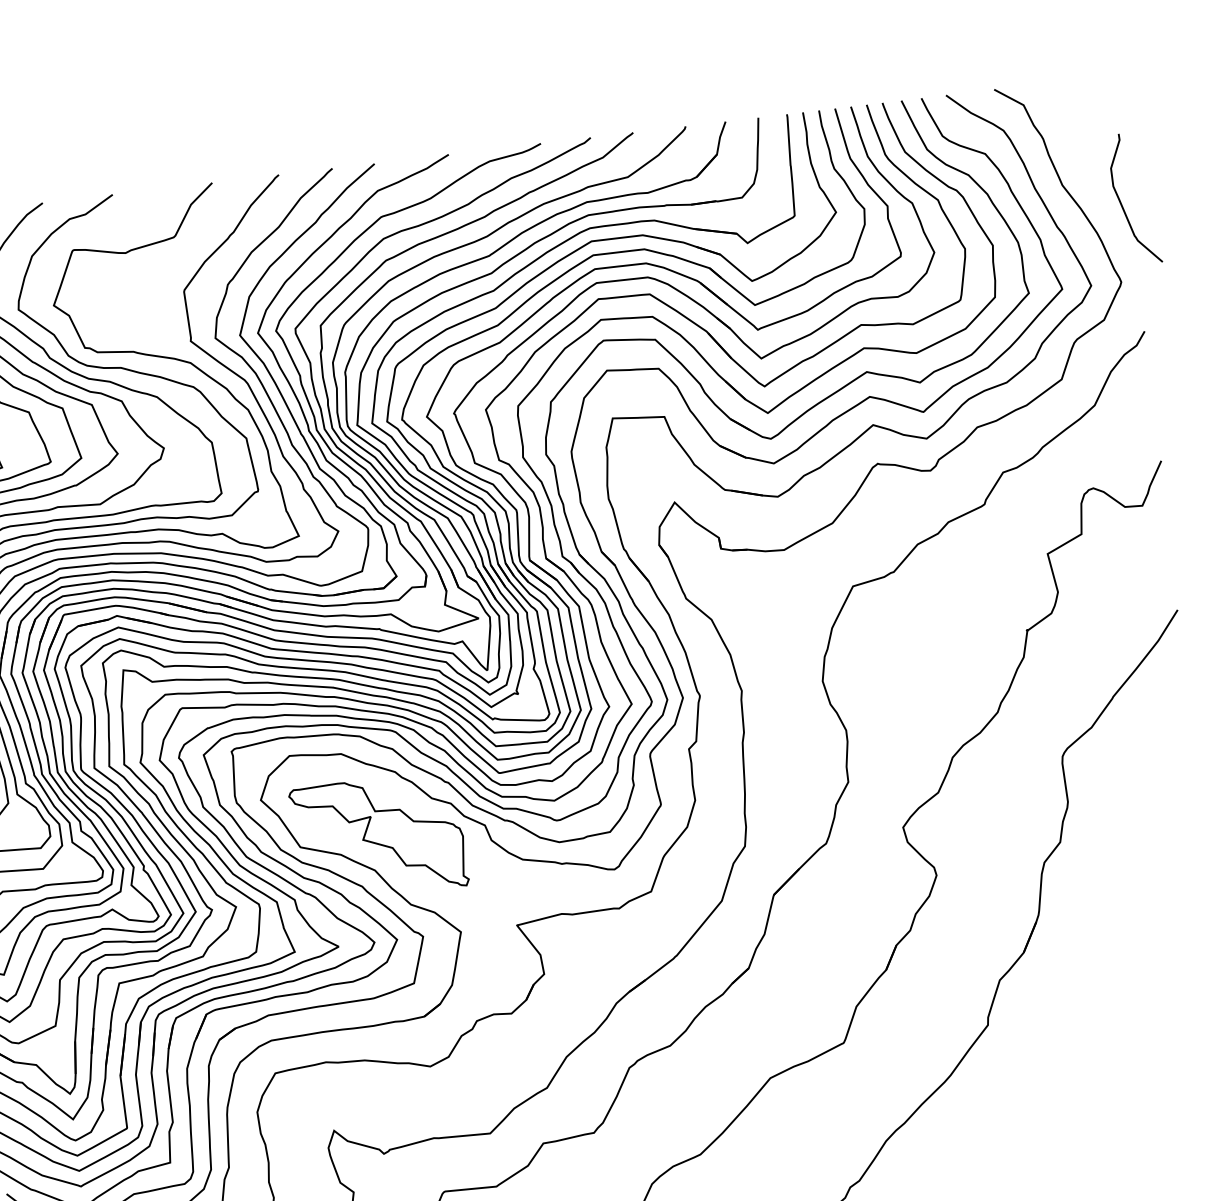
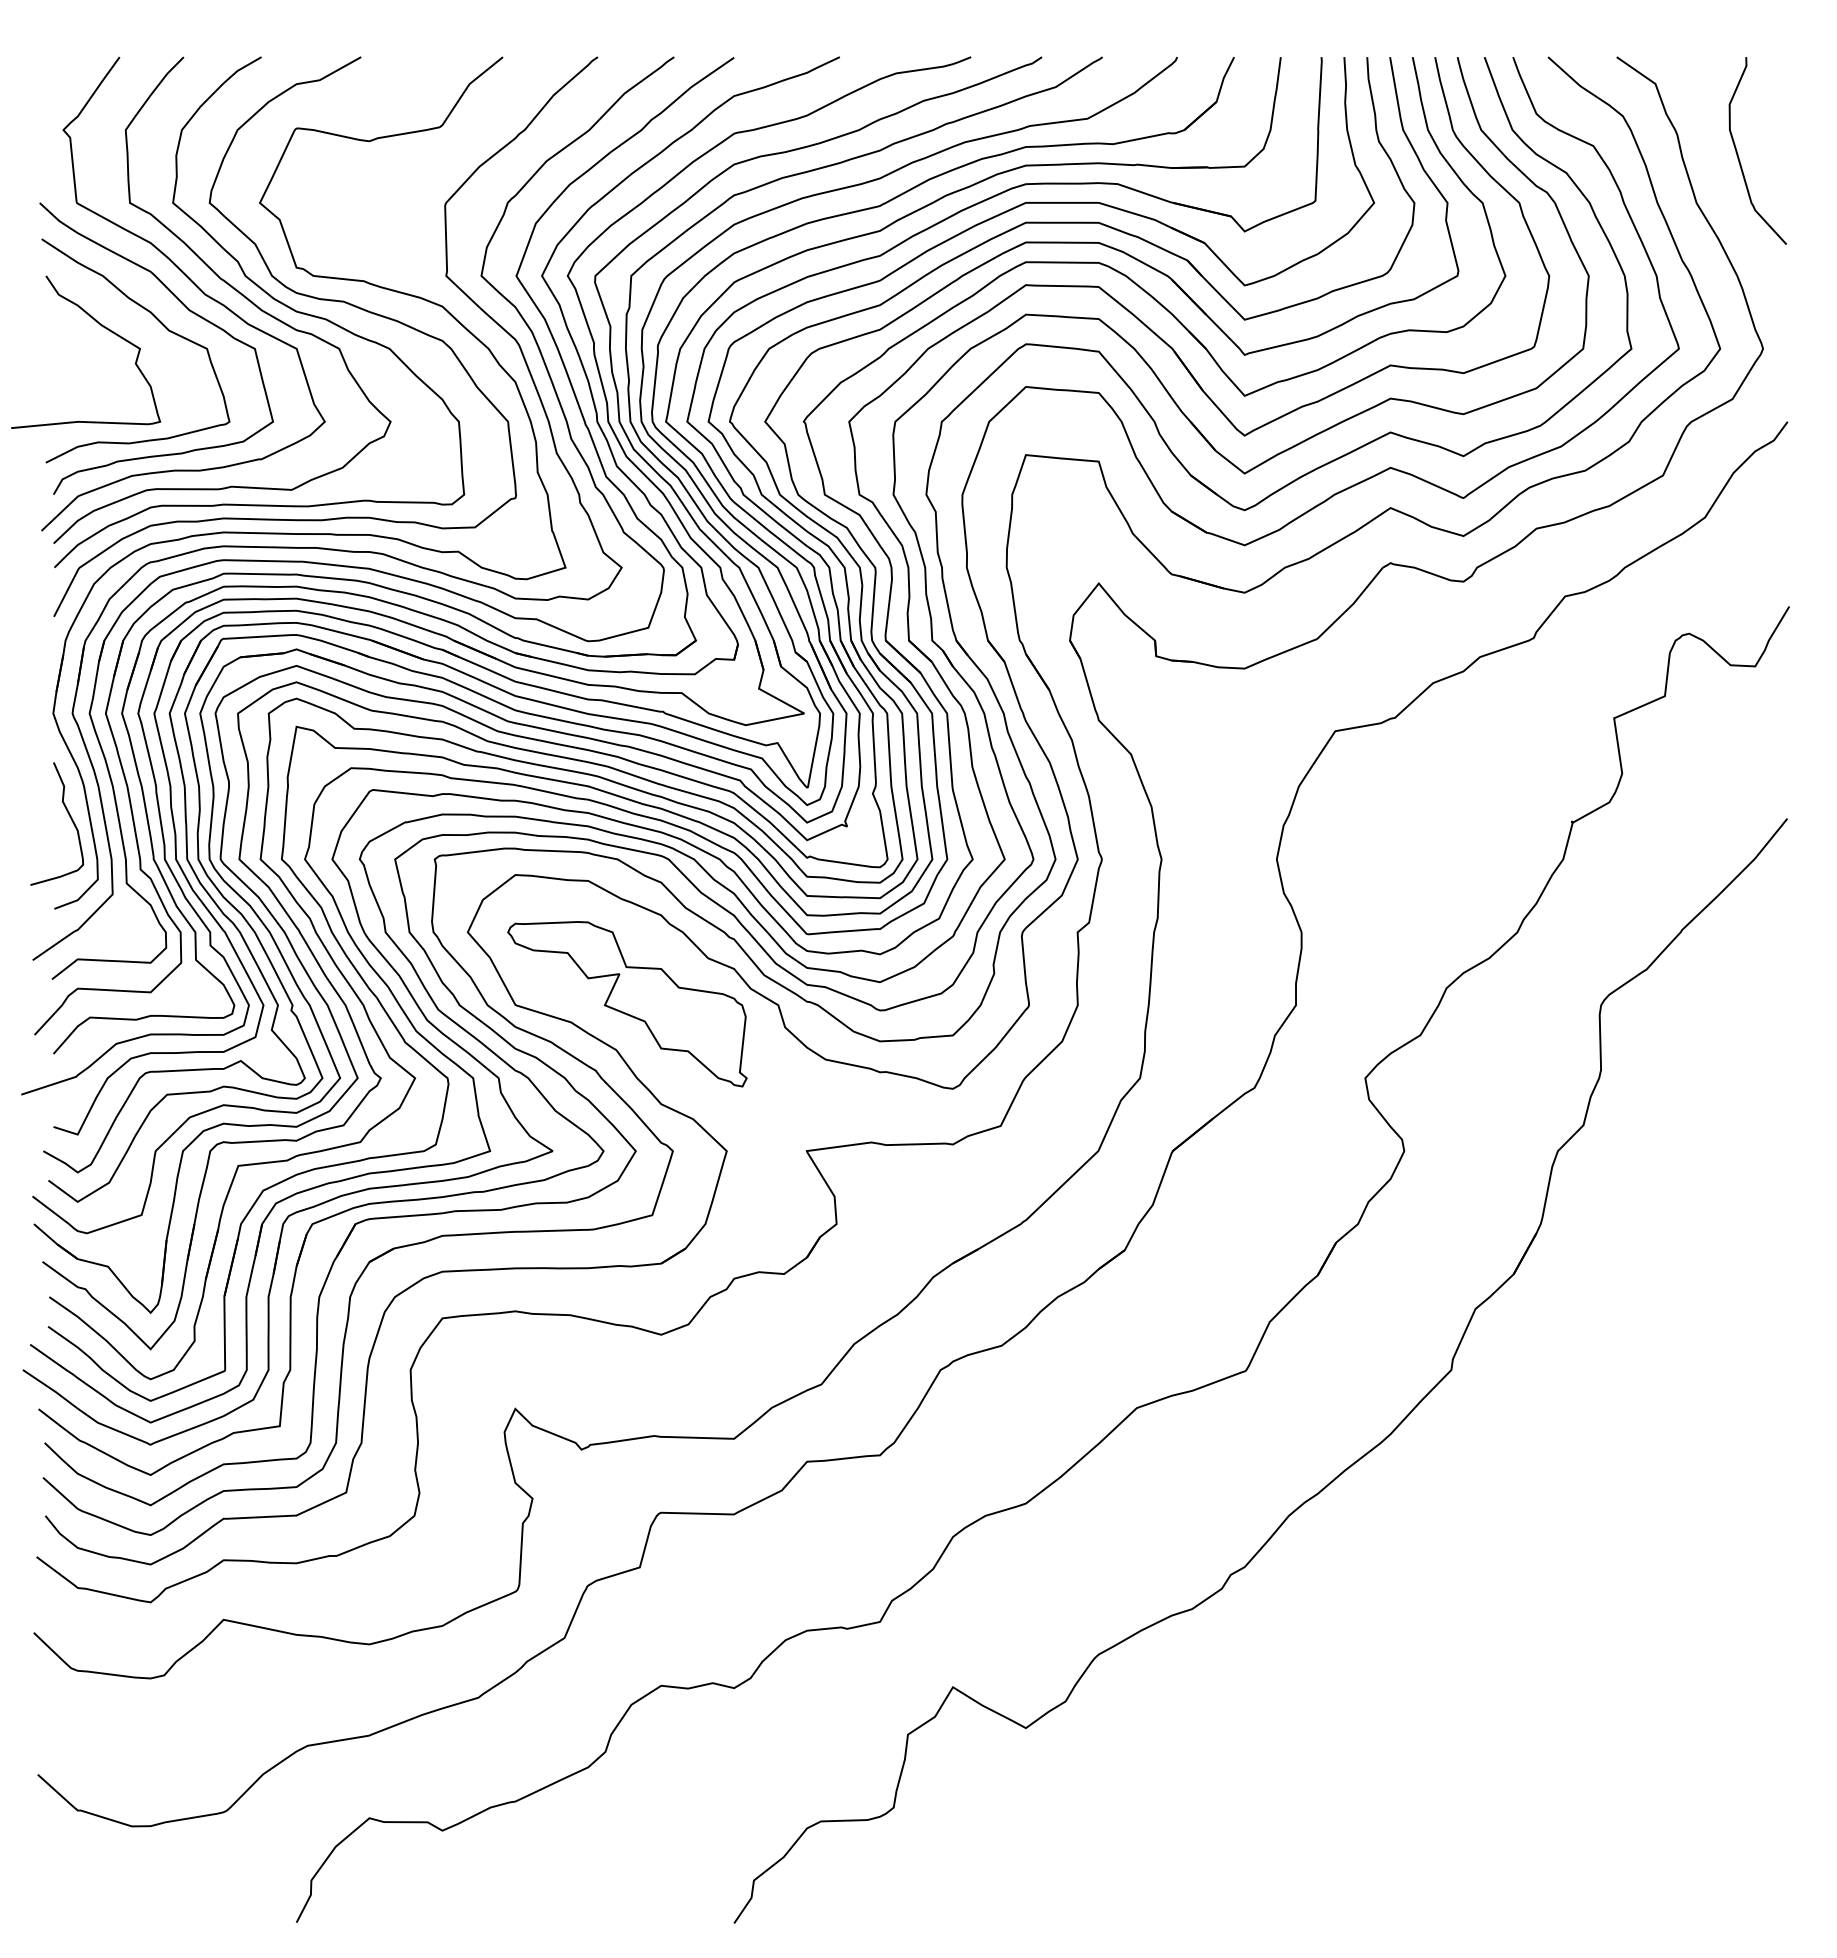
curve: (1122, 204) -> (1739, 157), moved

